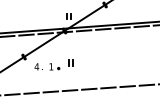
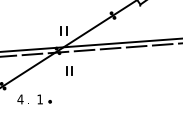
part: (70, 62) -> (68, 70), moved

